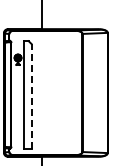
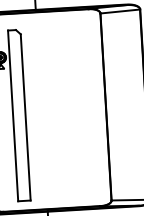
line: (31, 96) -> (25, 117), dashed -> solid

